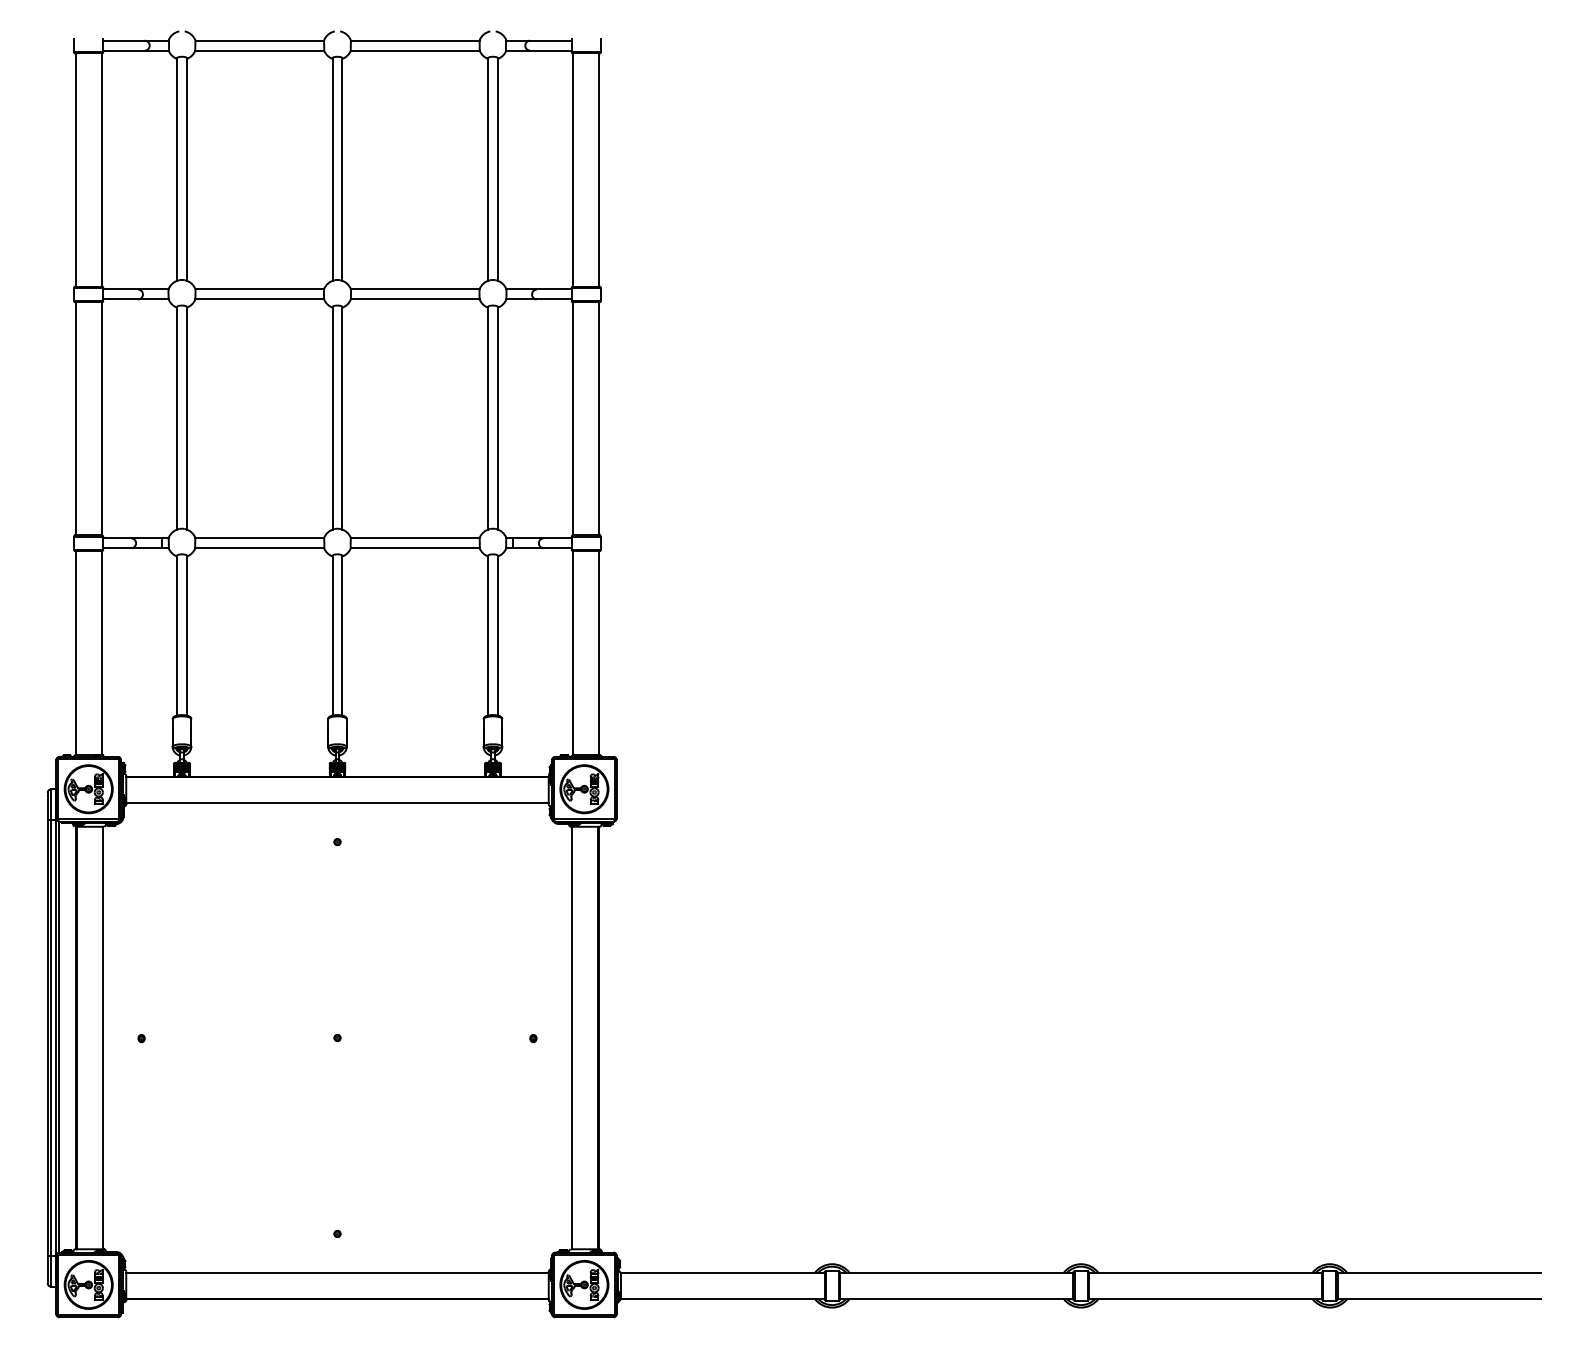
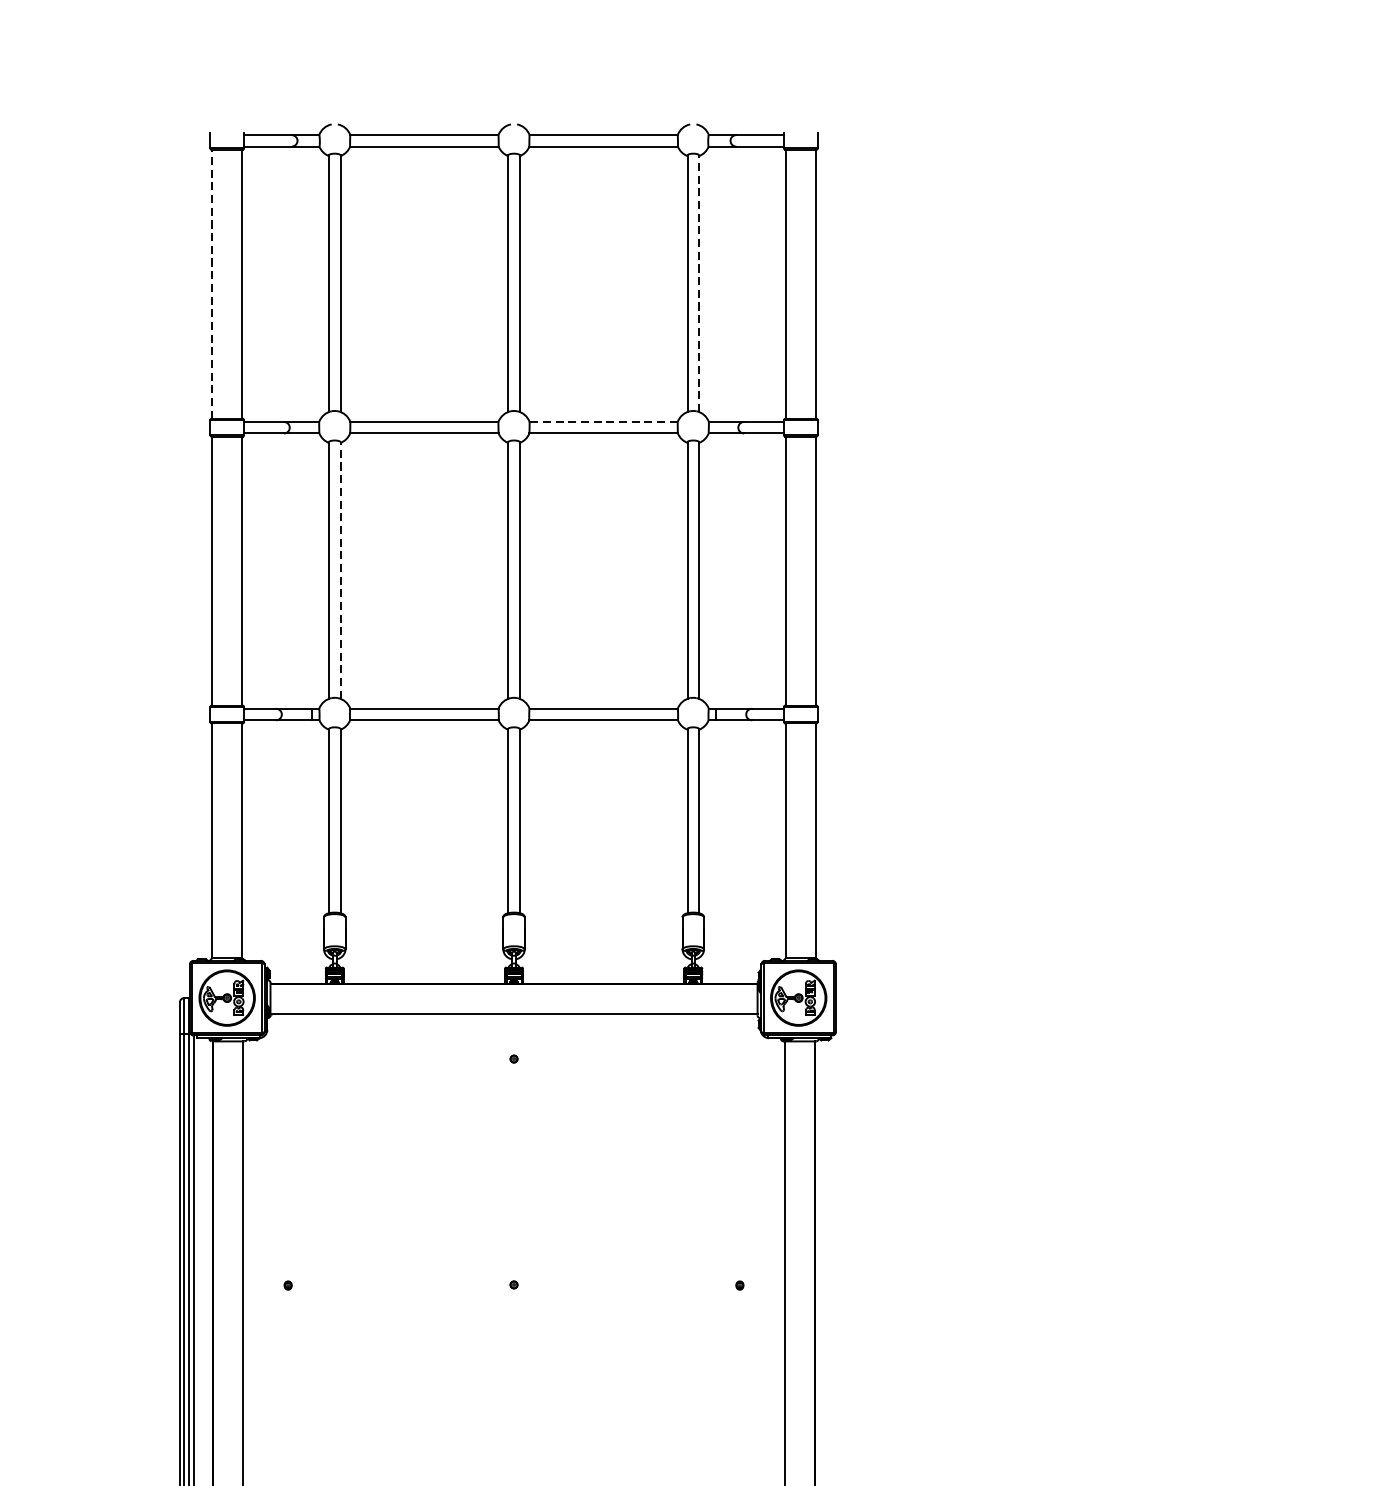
line: (497, 169) -> (698, 283), solid -> dashed
line: (75, 170) -> (211, 284), solid -> dashed
line: (414, 289) -> (602, 421), solid -> dashed
line: (186, 417) -> (339, 569), solid -> dashed

